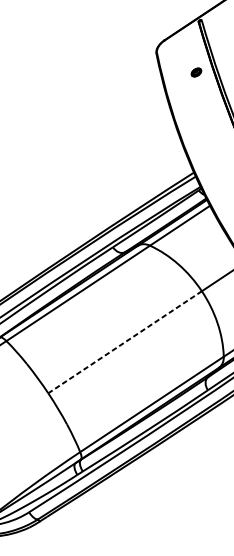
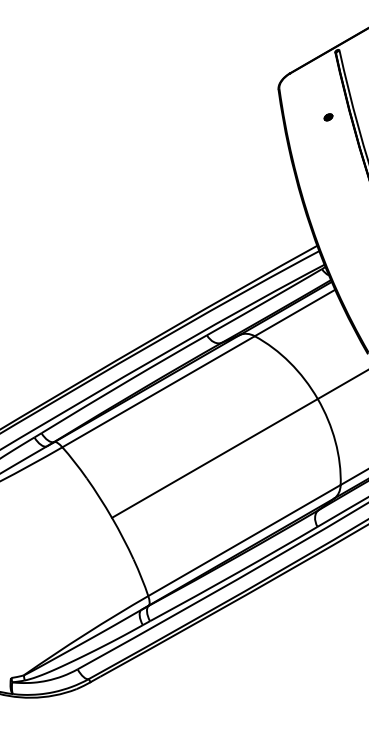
part: (196, 72) -> (328, 117), size x0.62
line: (124, 342) -> (214, 458), dashed -> solid

